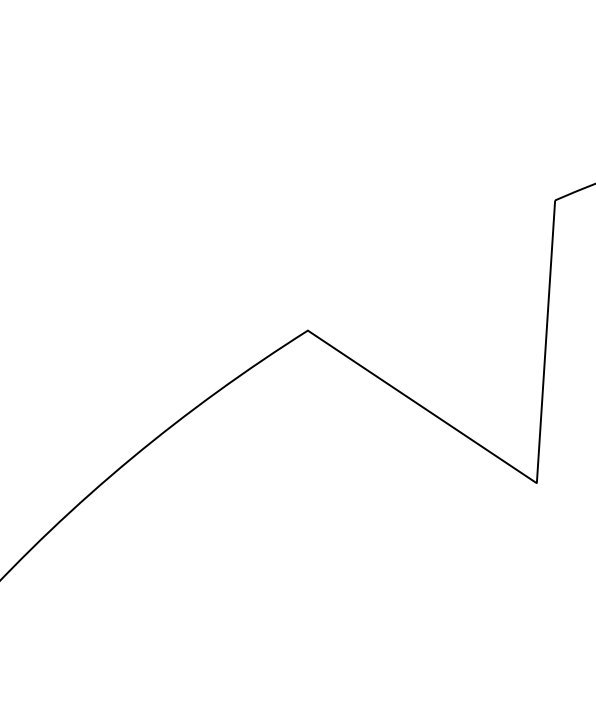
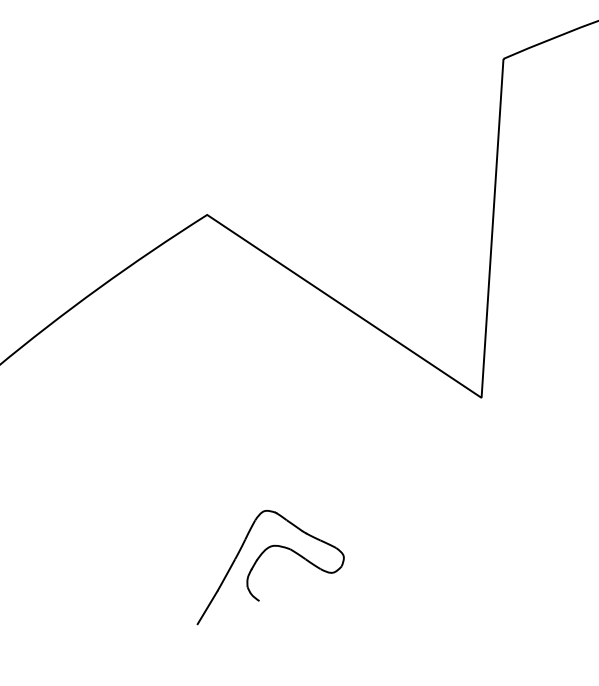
part: (350, 619) -> (258, 561), added

